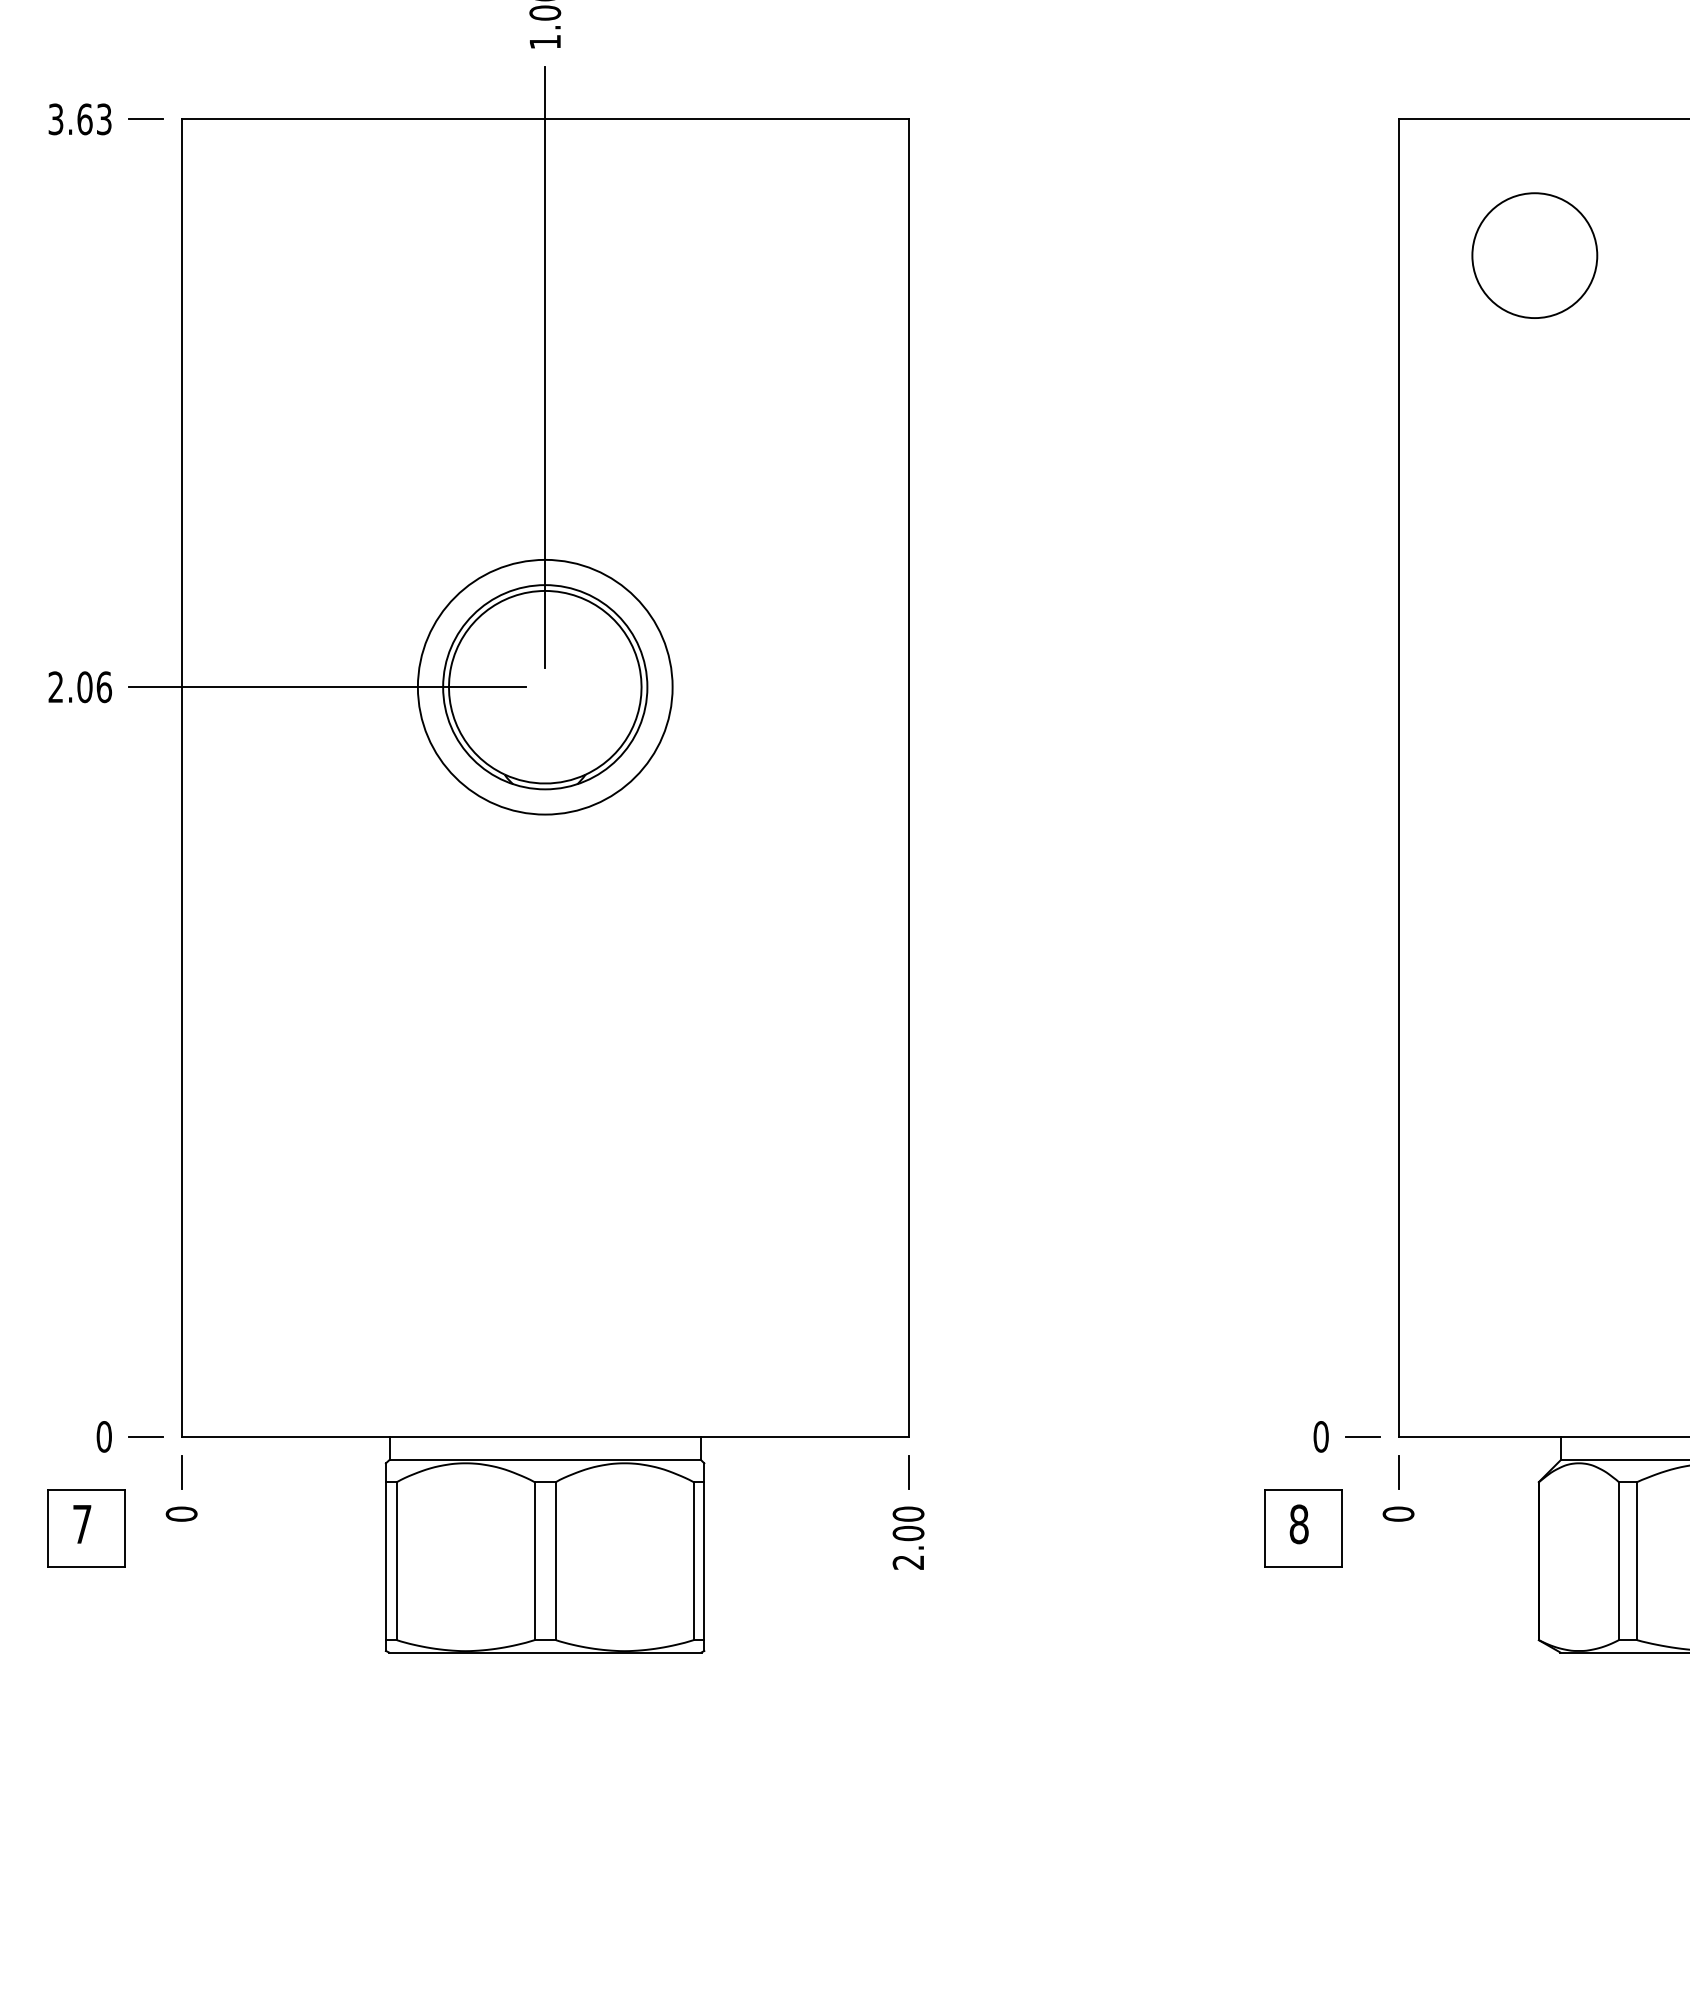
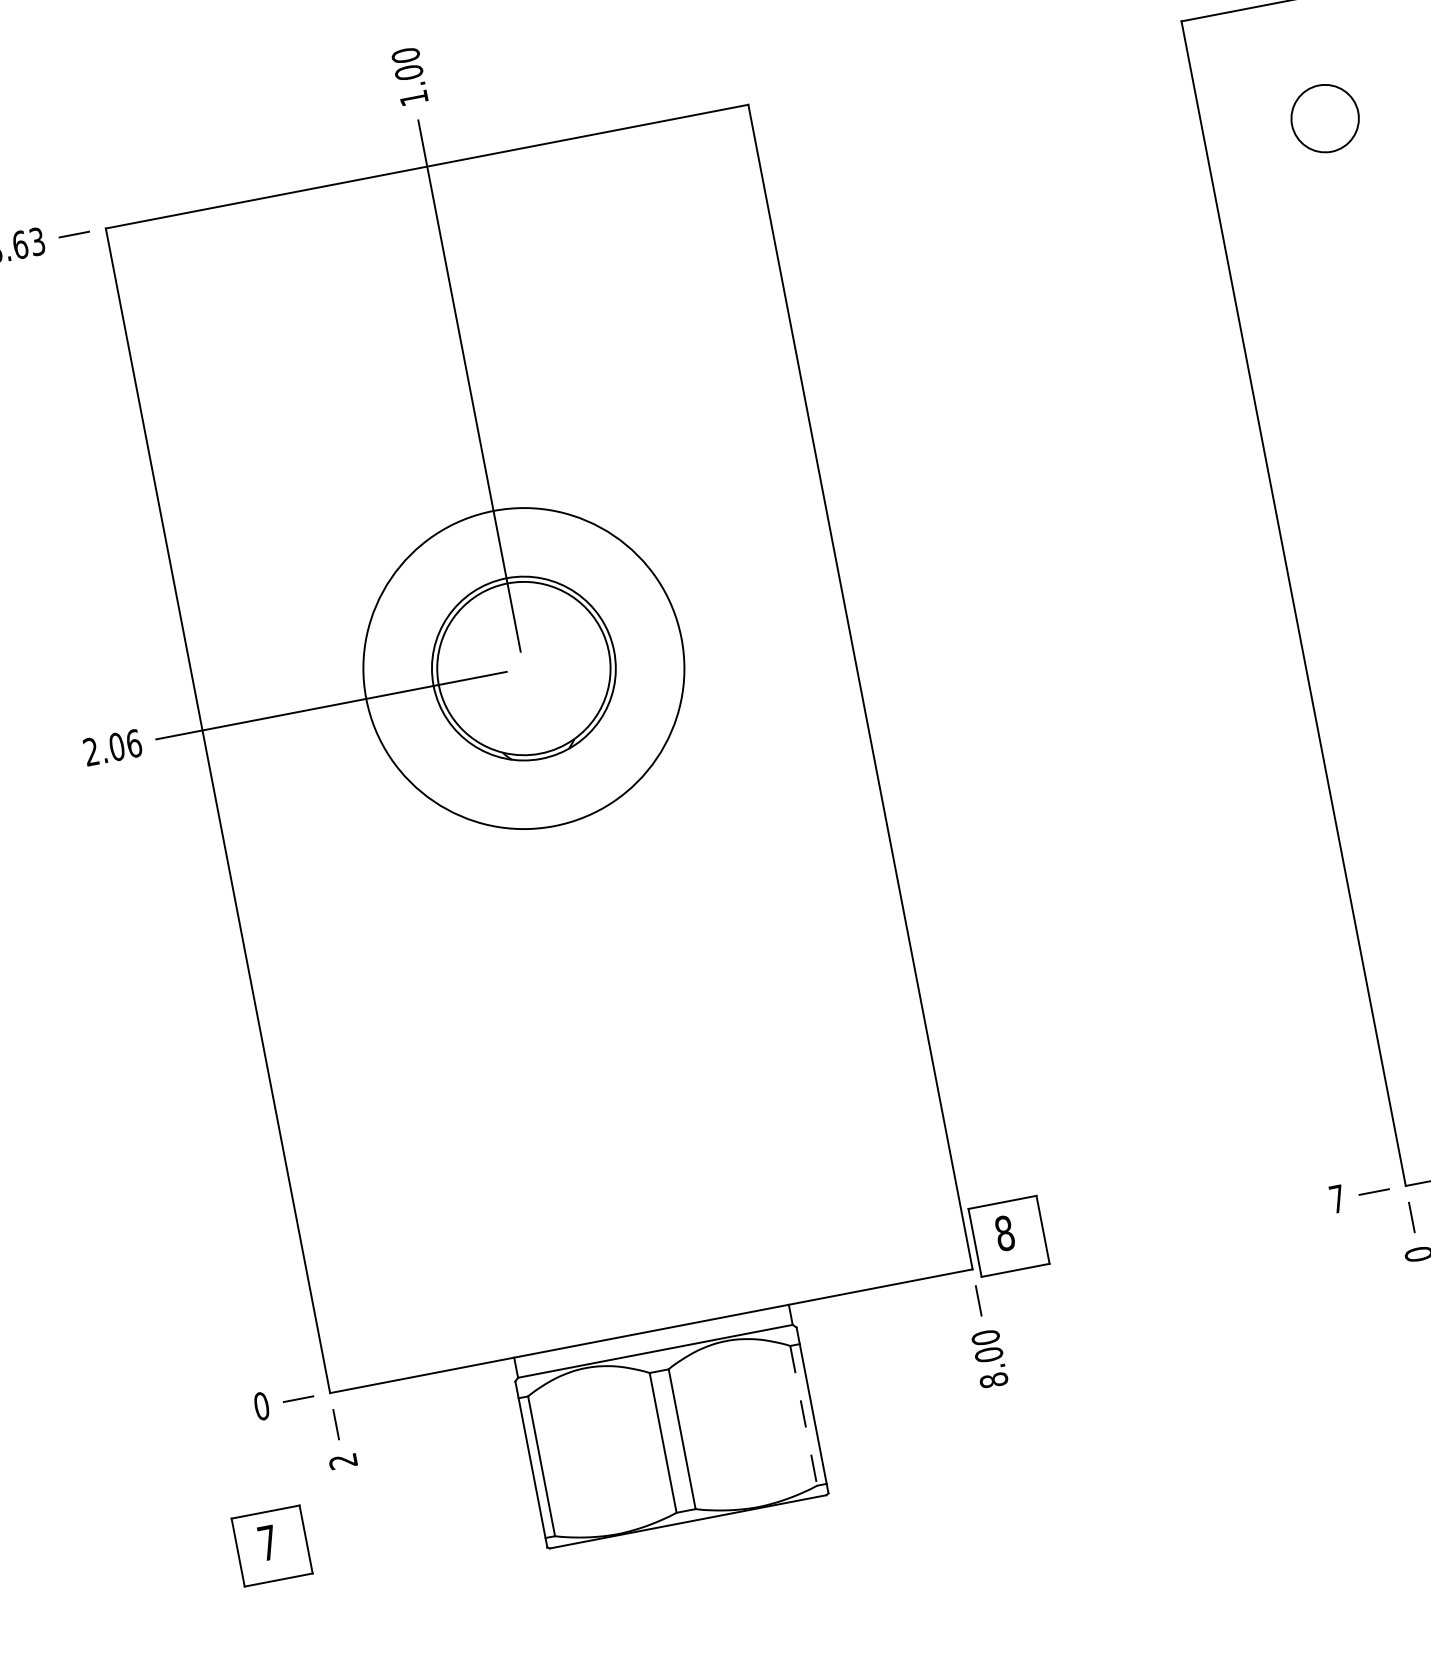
circle: (1534, 255) -> (1324, 118), size x0.6
circle: (544, 686) -> (523, 668), size x1.4
text: (1320, 1436) -> (1336, 1198), 0 -> 7
text: (181, 1513) -> (343, 1460), 0 -> 2
part: (86, 1528) -> (272, 1546), moved
part: (1303, 1528) -> (1009, 1236), moved
line: (693, 1561) -> (803, 1416), solid -> dashed
text: (908, 1561) -> (993, 1379), 2.00 -> 8.00

